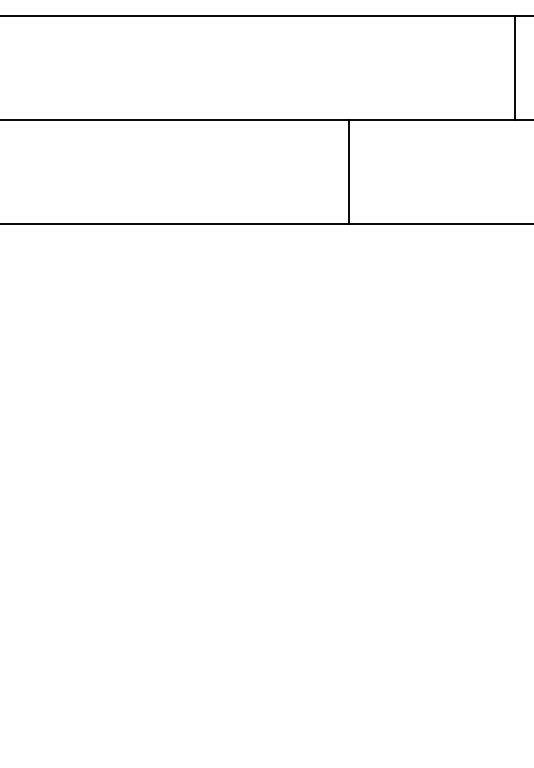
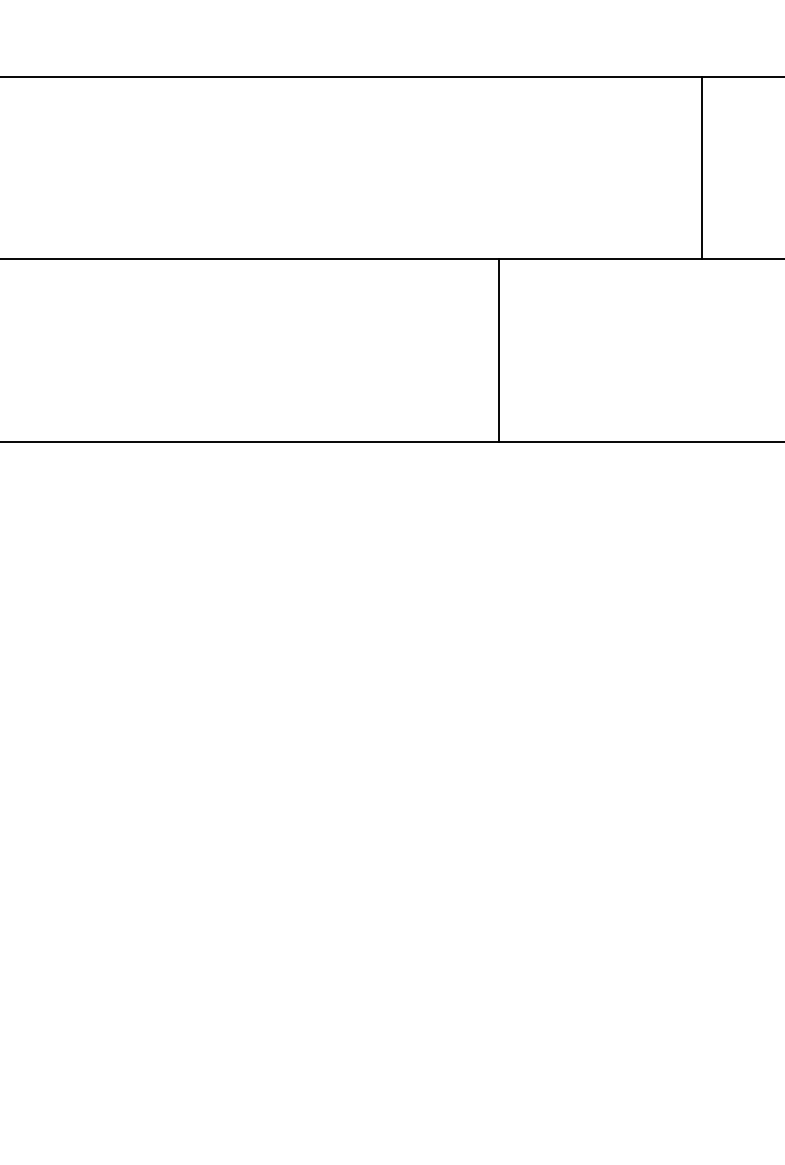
line: (515, 67) -> (701, 167), moved
line: (348, 172) -> (498, 350), moved

